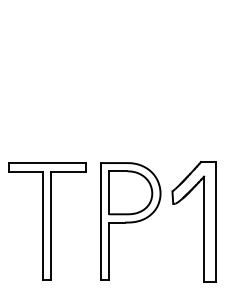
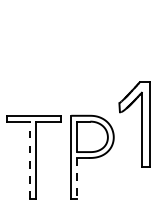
part: (203, 221) -> (141, 124), moved
line: (42, 225) -> (30, 160), solid -> dashed
line: (108, 251) -> (76, 178), solid -> dashed

